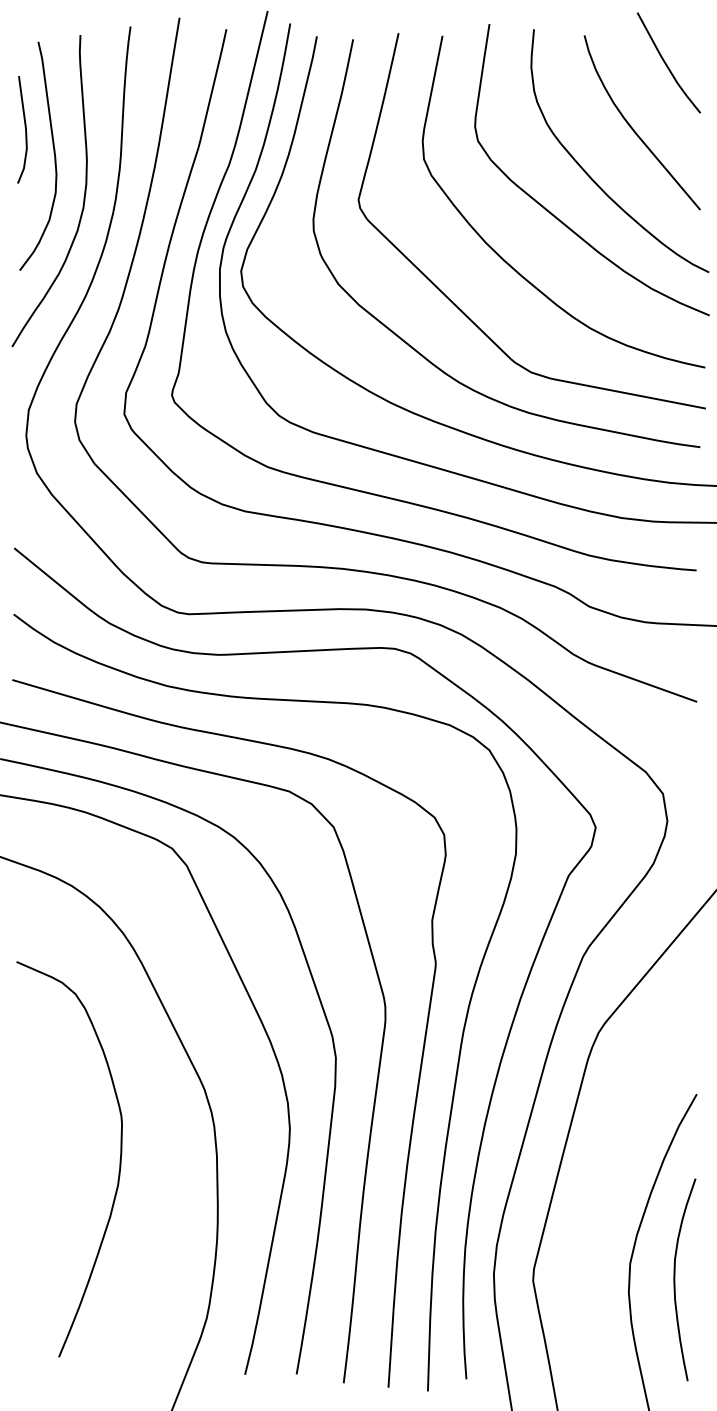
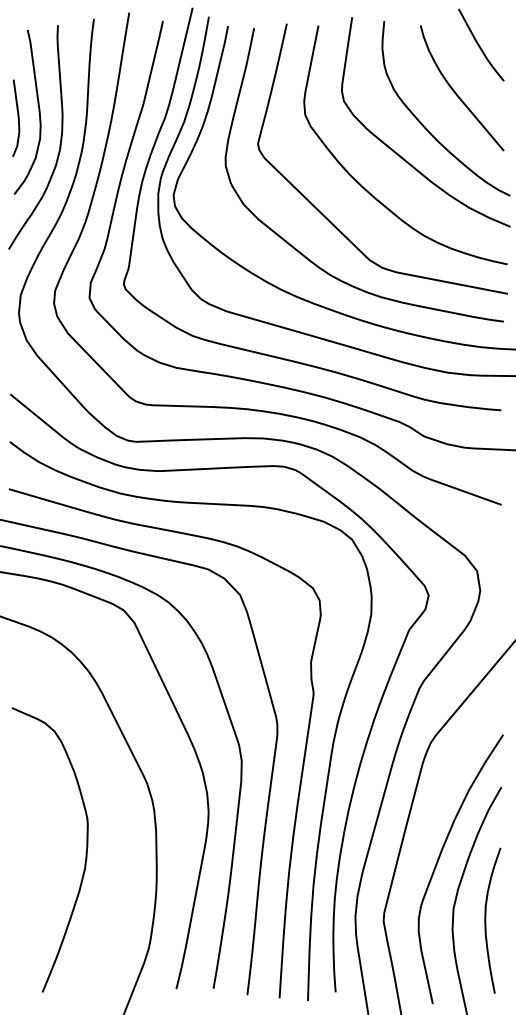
line: (24, 130) -> (17, 118), moved
curve: (118, 1162) -> (85, 852), moved
curve: (609, 1198) -> (438, 862), added

